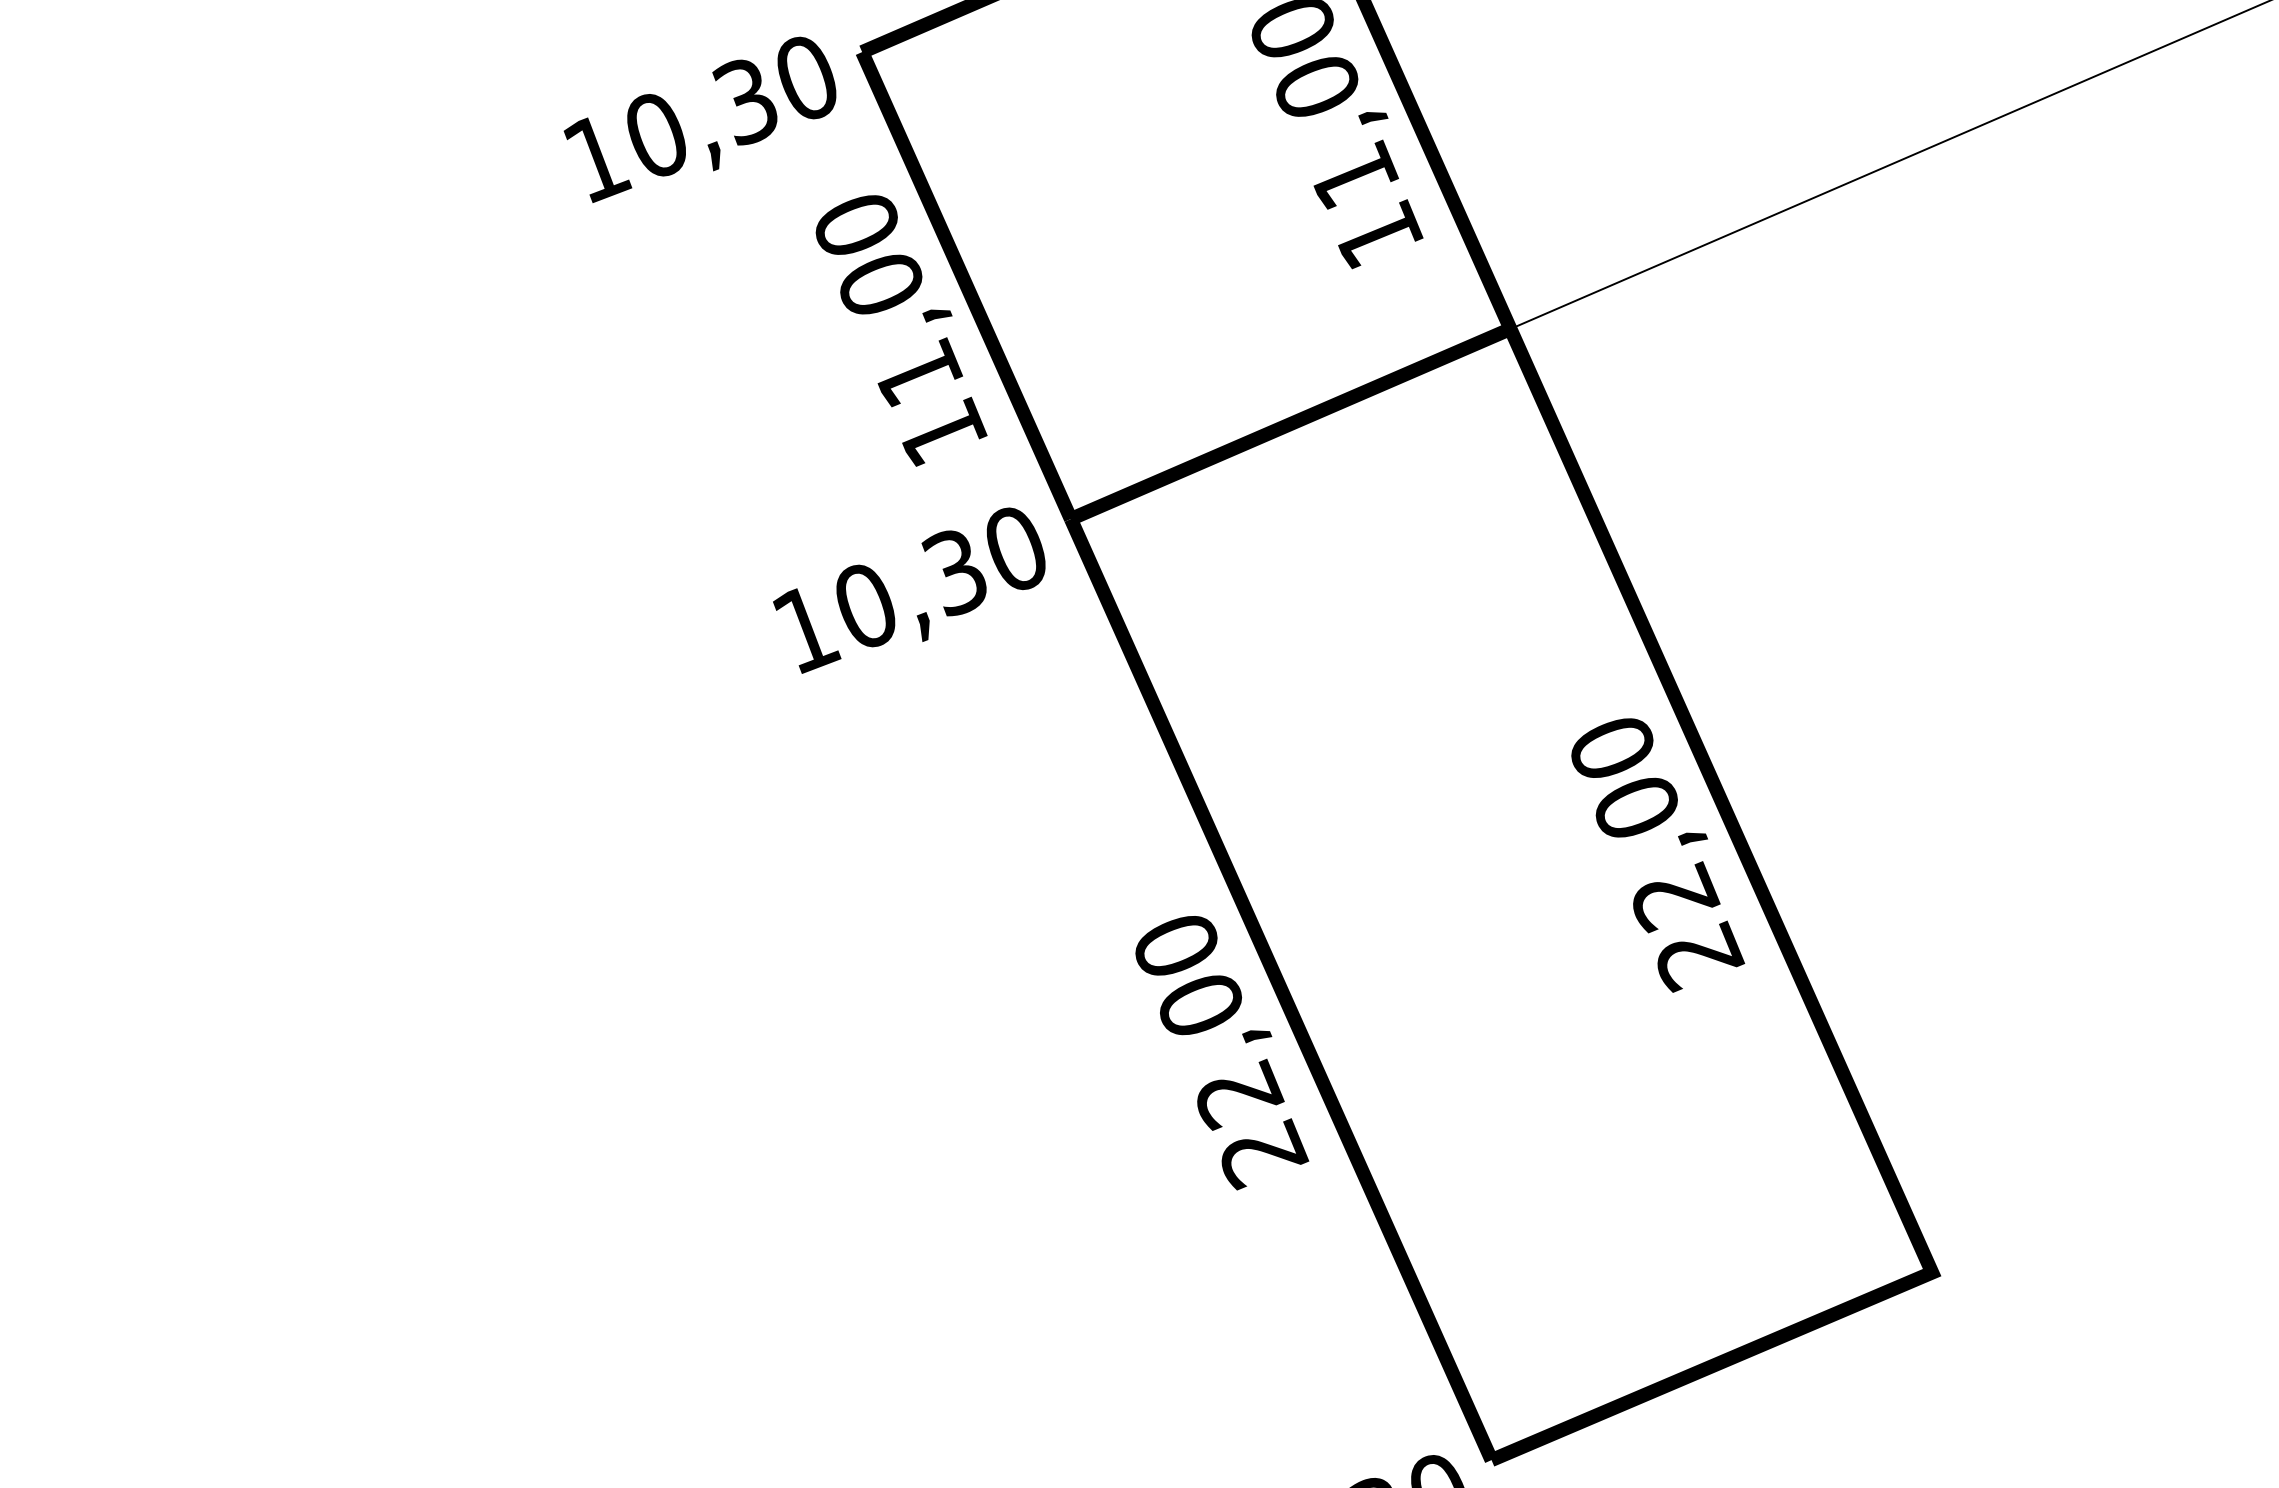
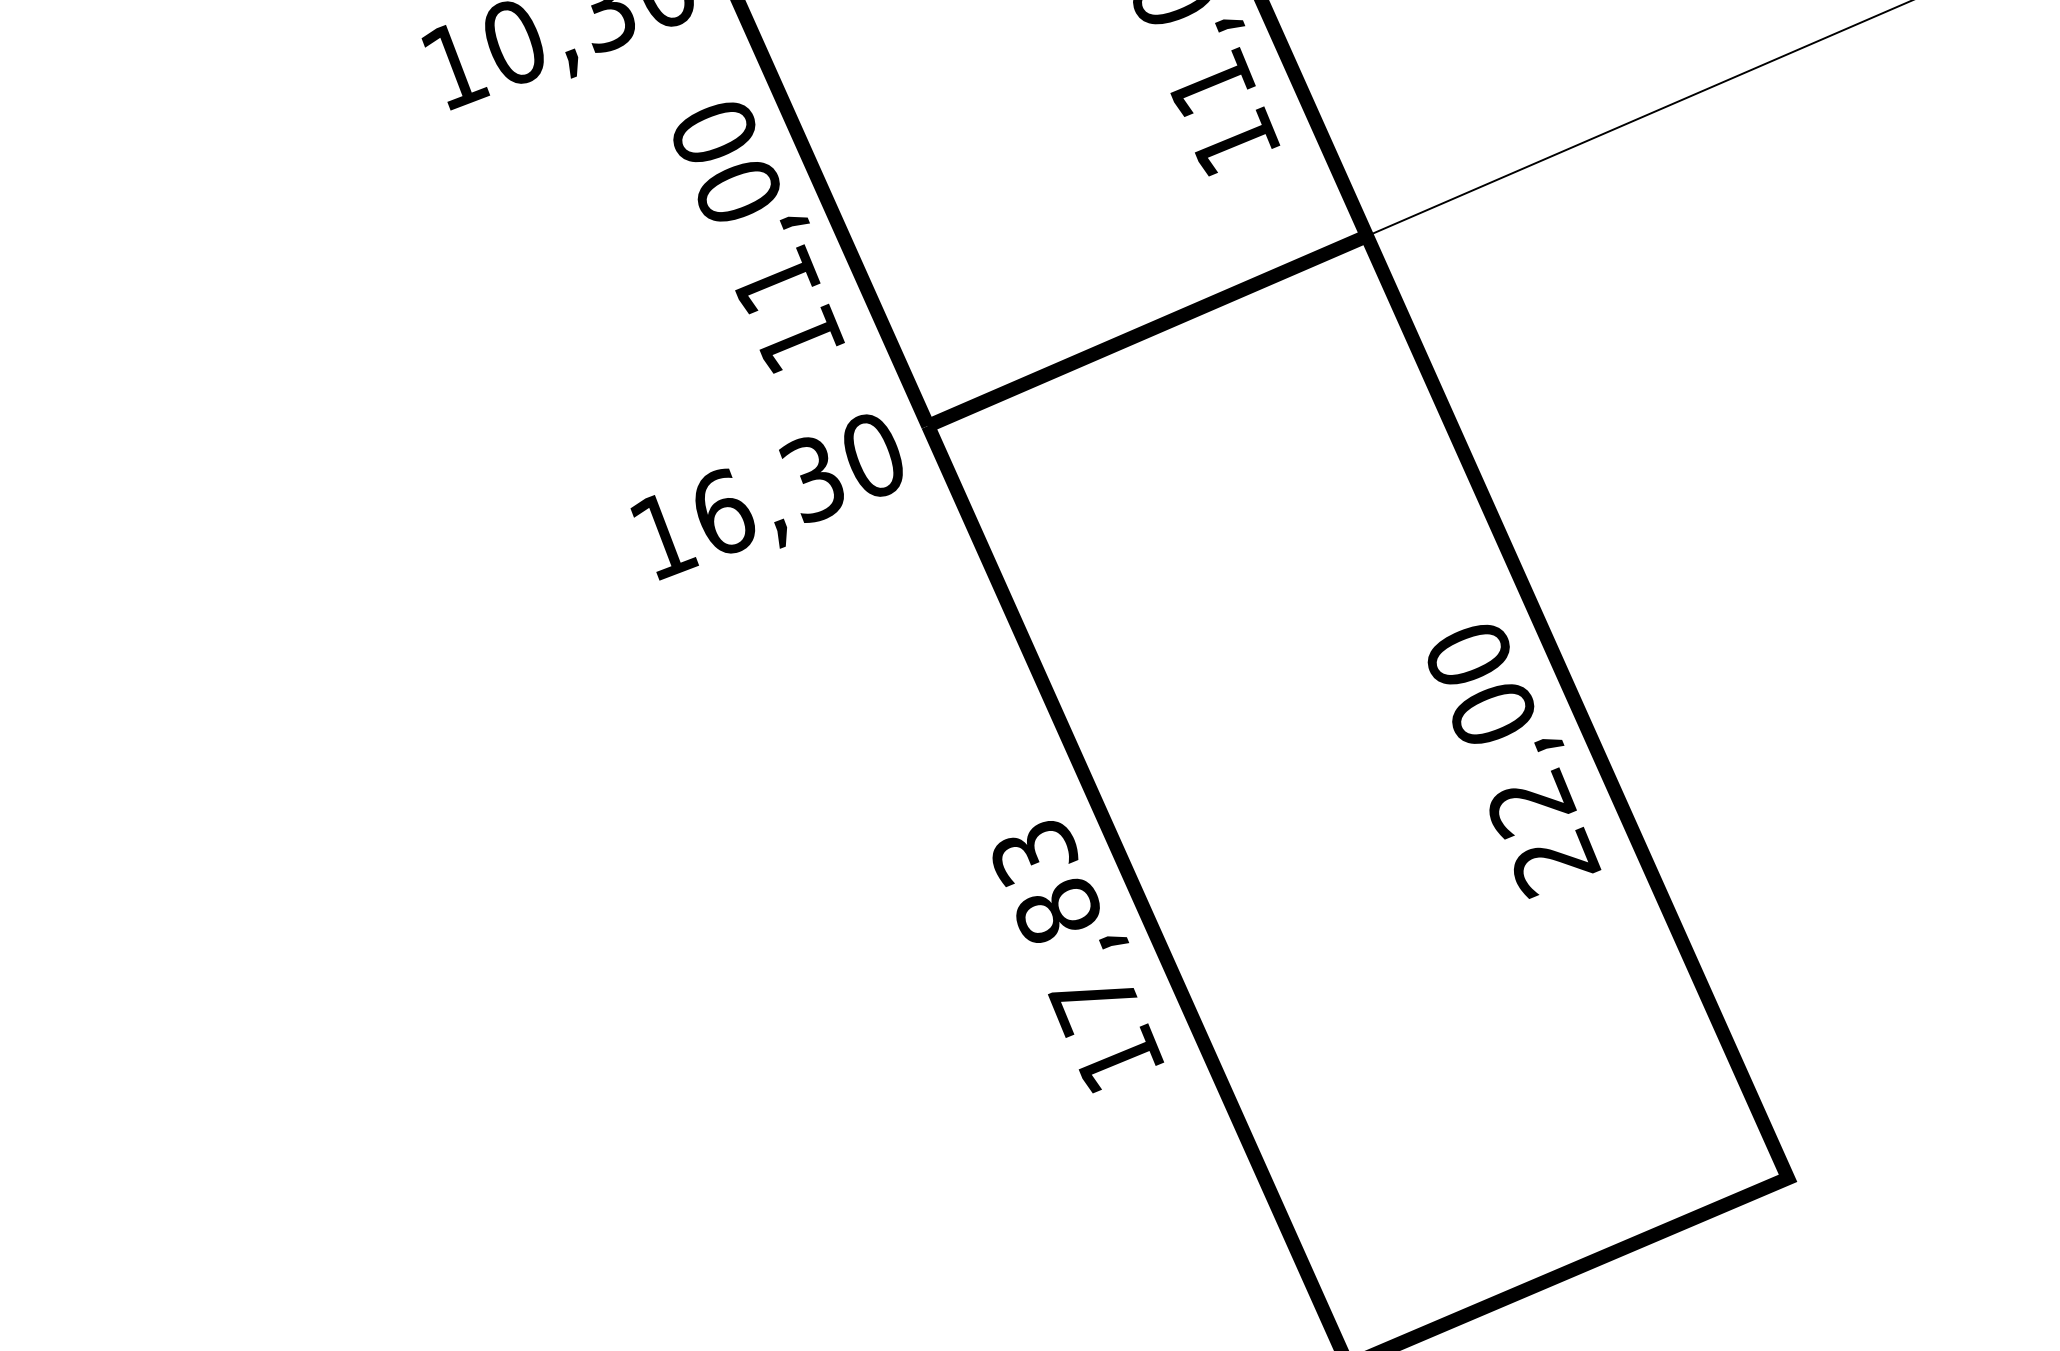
text: (866, 604) -> (723, 511), 10,30 -> 16,30
text: (1222, 1052) -> (1079, 958), 22,00 -> 17,83

